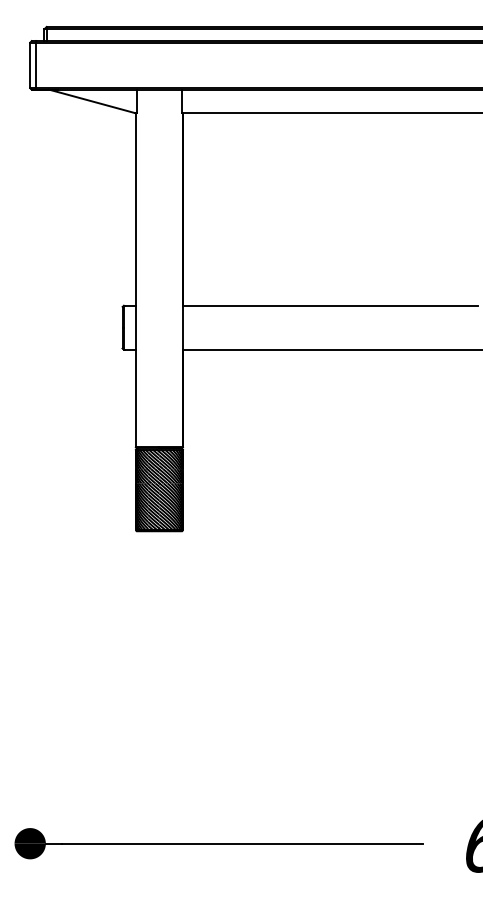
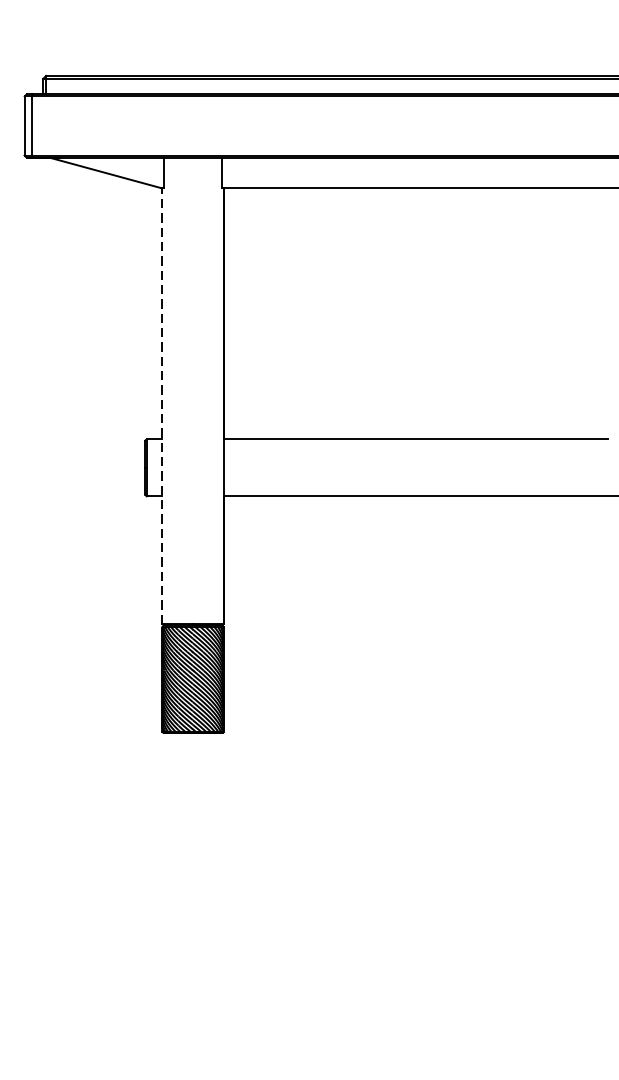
line: (135, 279) -> (161, 404), solid -> dashed

